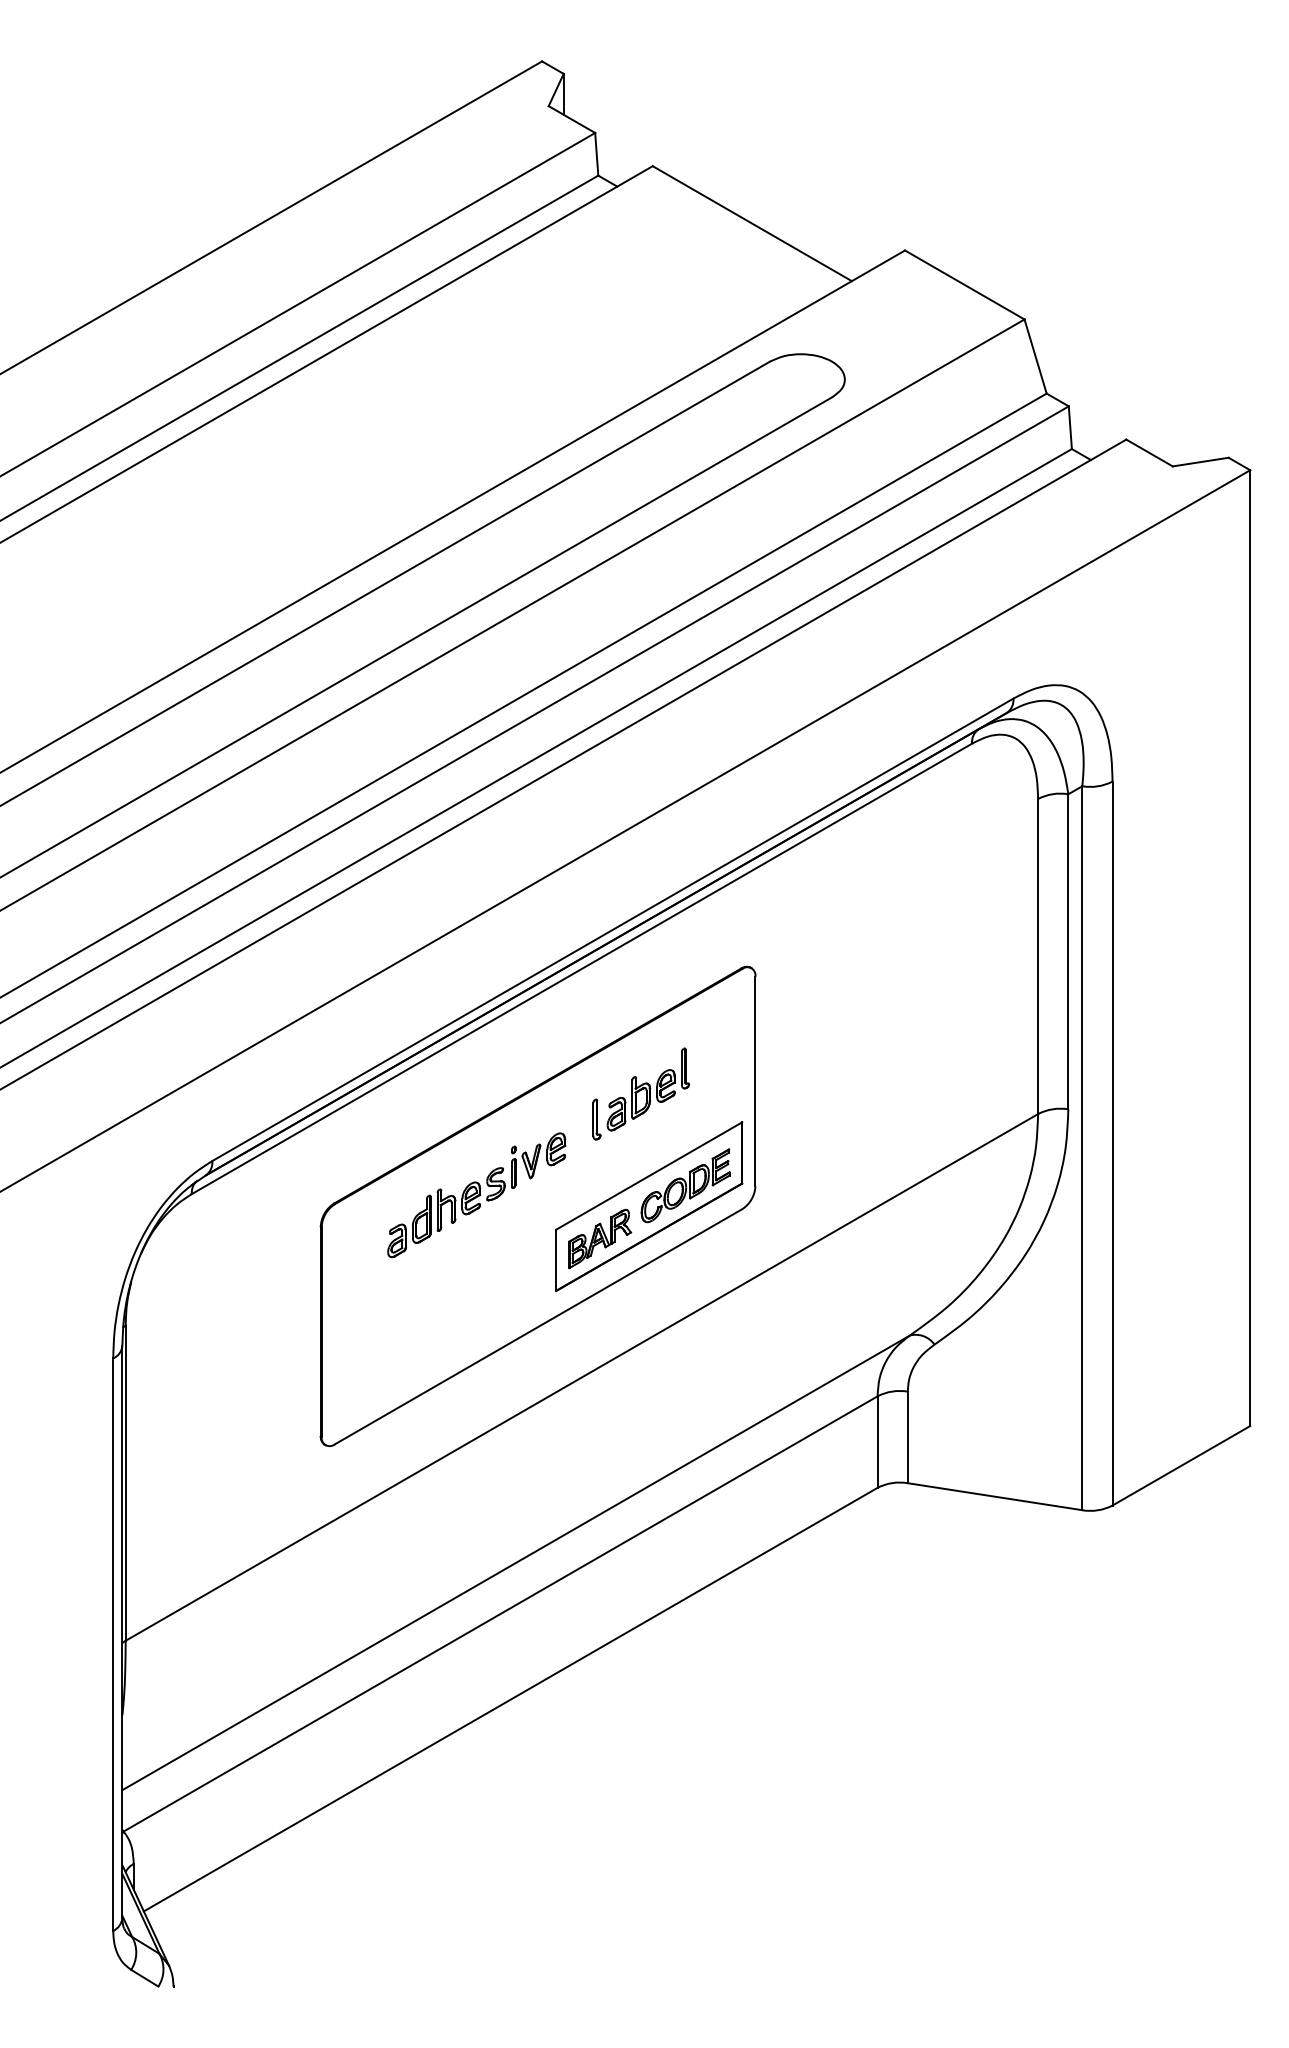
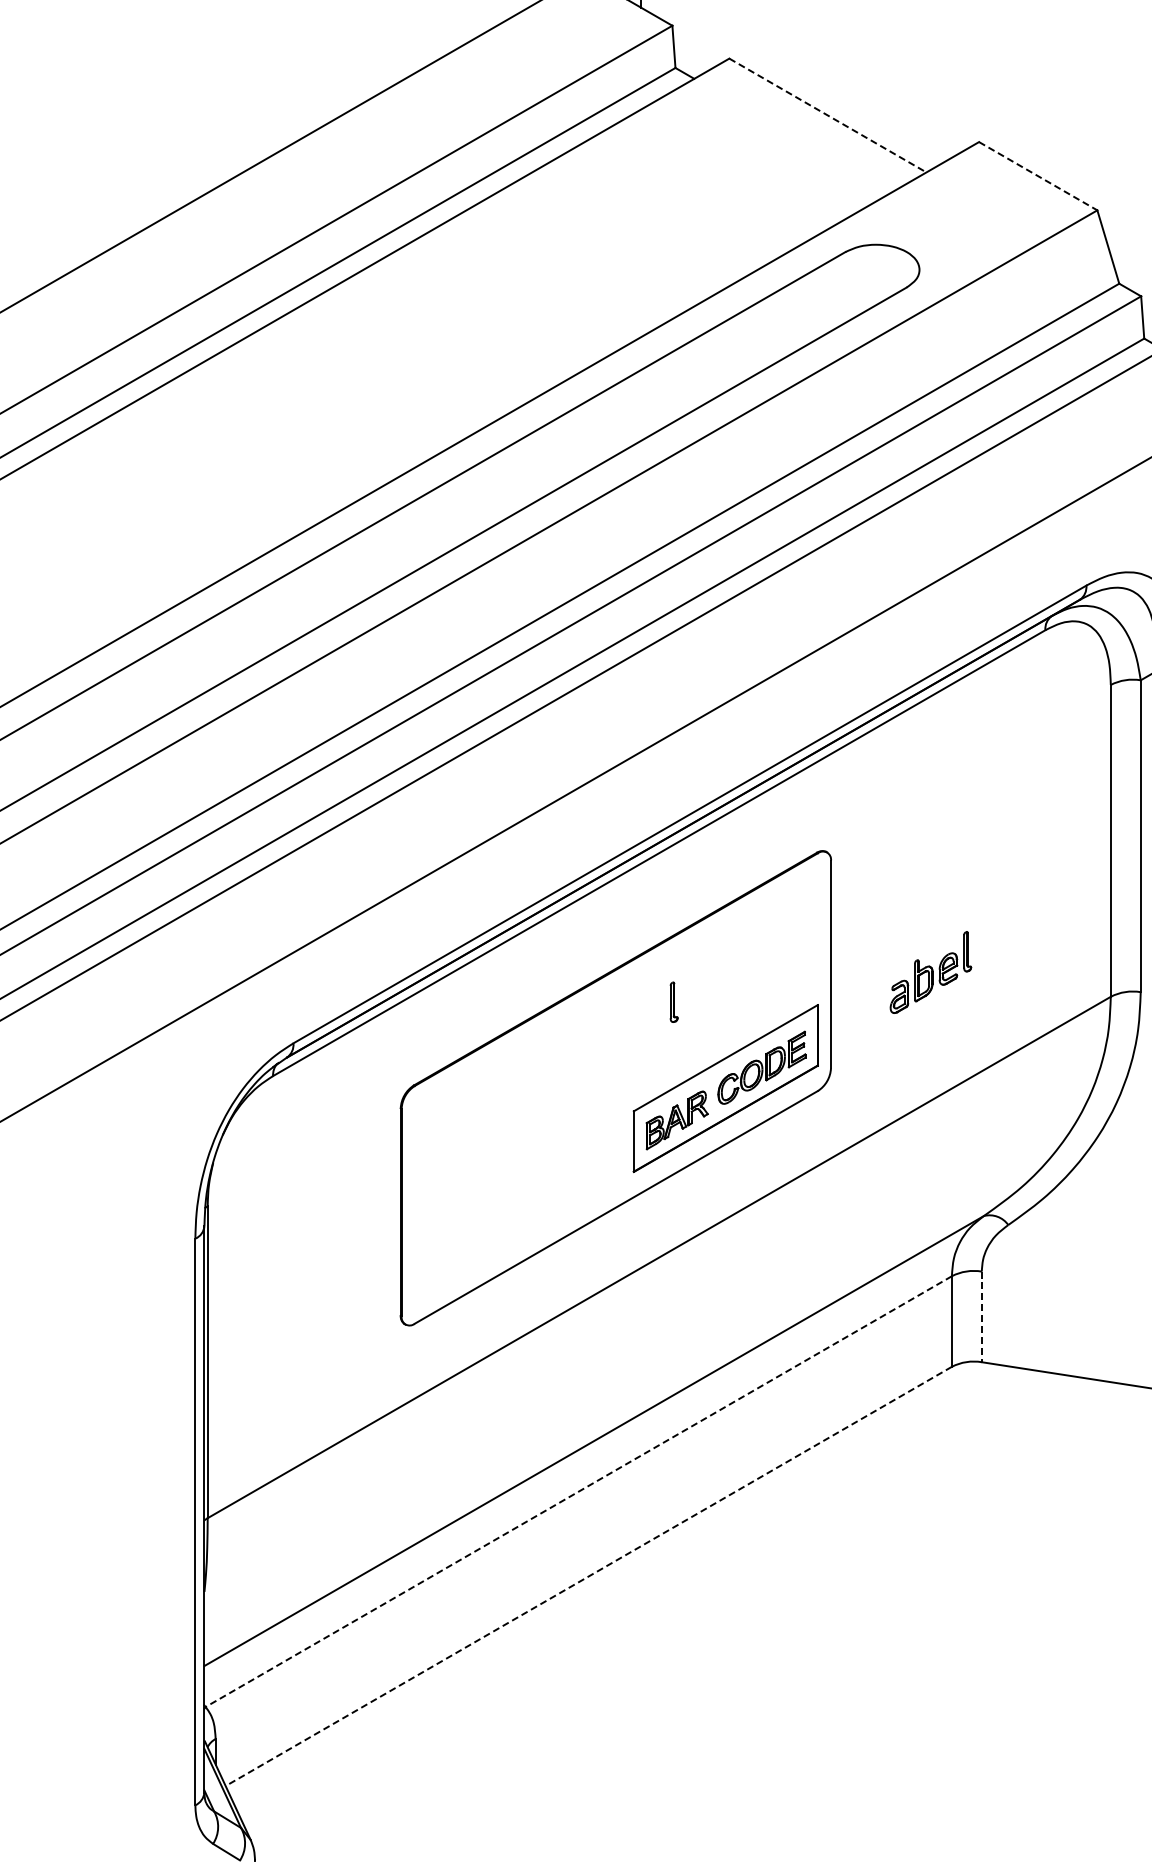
line: (752, 223) -> (828, 115), solid -> dashed
line: (965, 285) -> (1038, 176), solid -> dashed
part: (648, 1089) -> (931, 972), moved
part: (476, 1195) -> (554, 1077), removed
line: (907, 1437) -> (981, 1316), solid -> dashed
line: (500, 1614) -> (578, 1492), solid -> dashed
line: (510, 1699) -> (588, 1576), solid -> dashed

